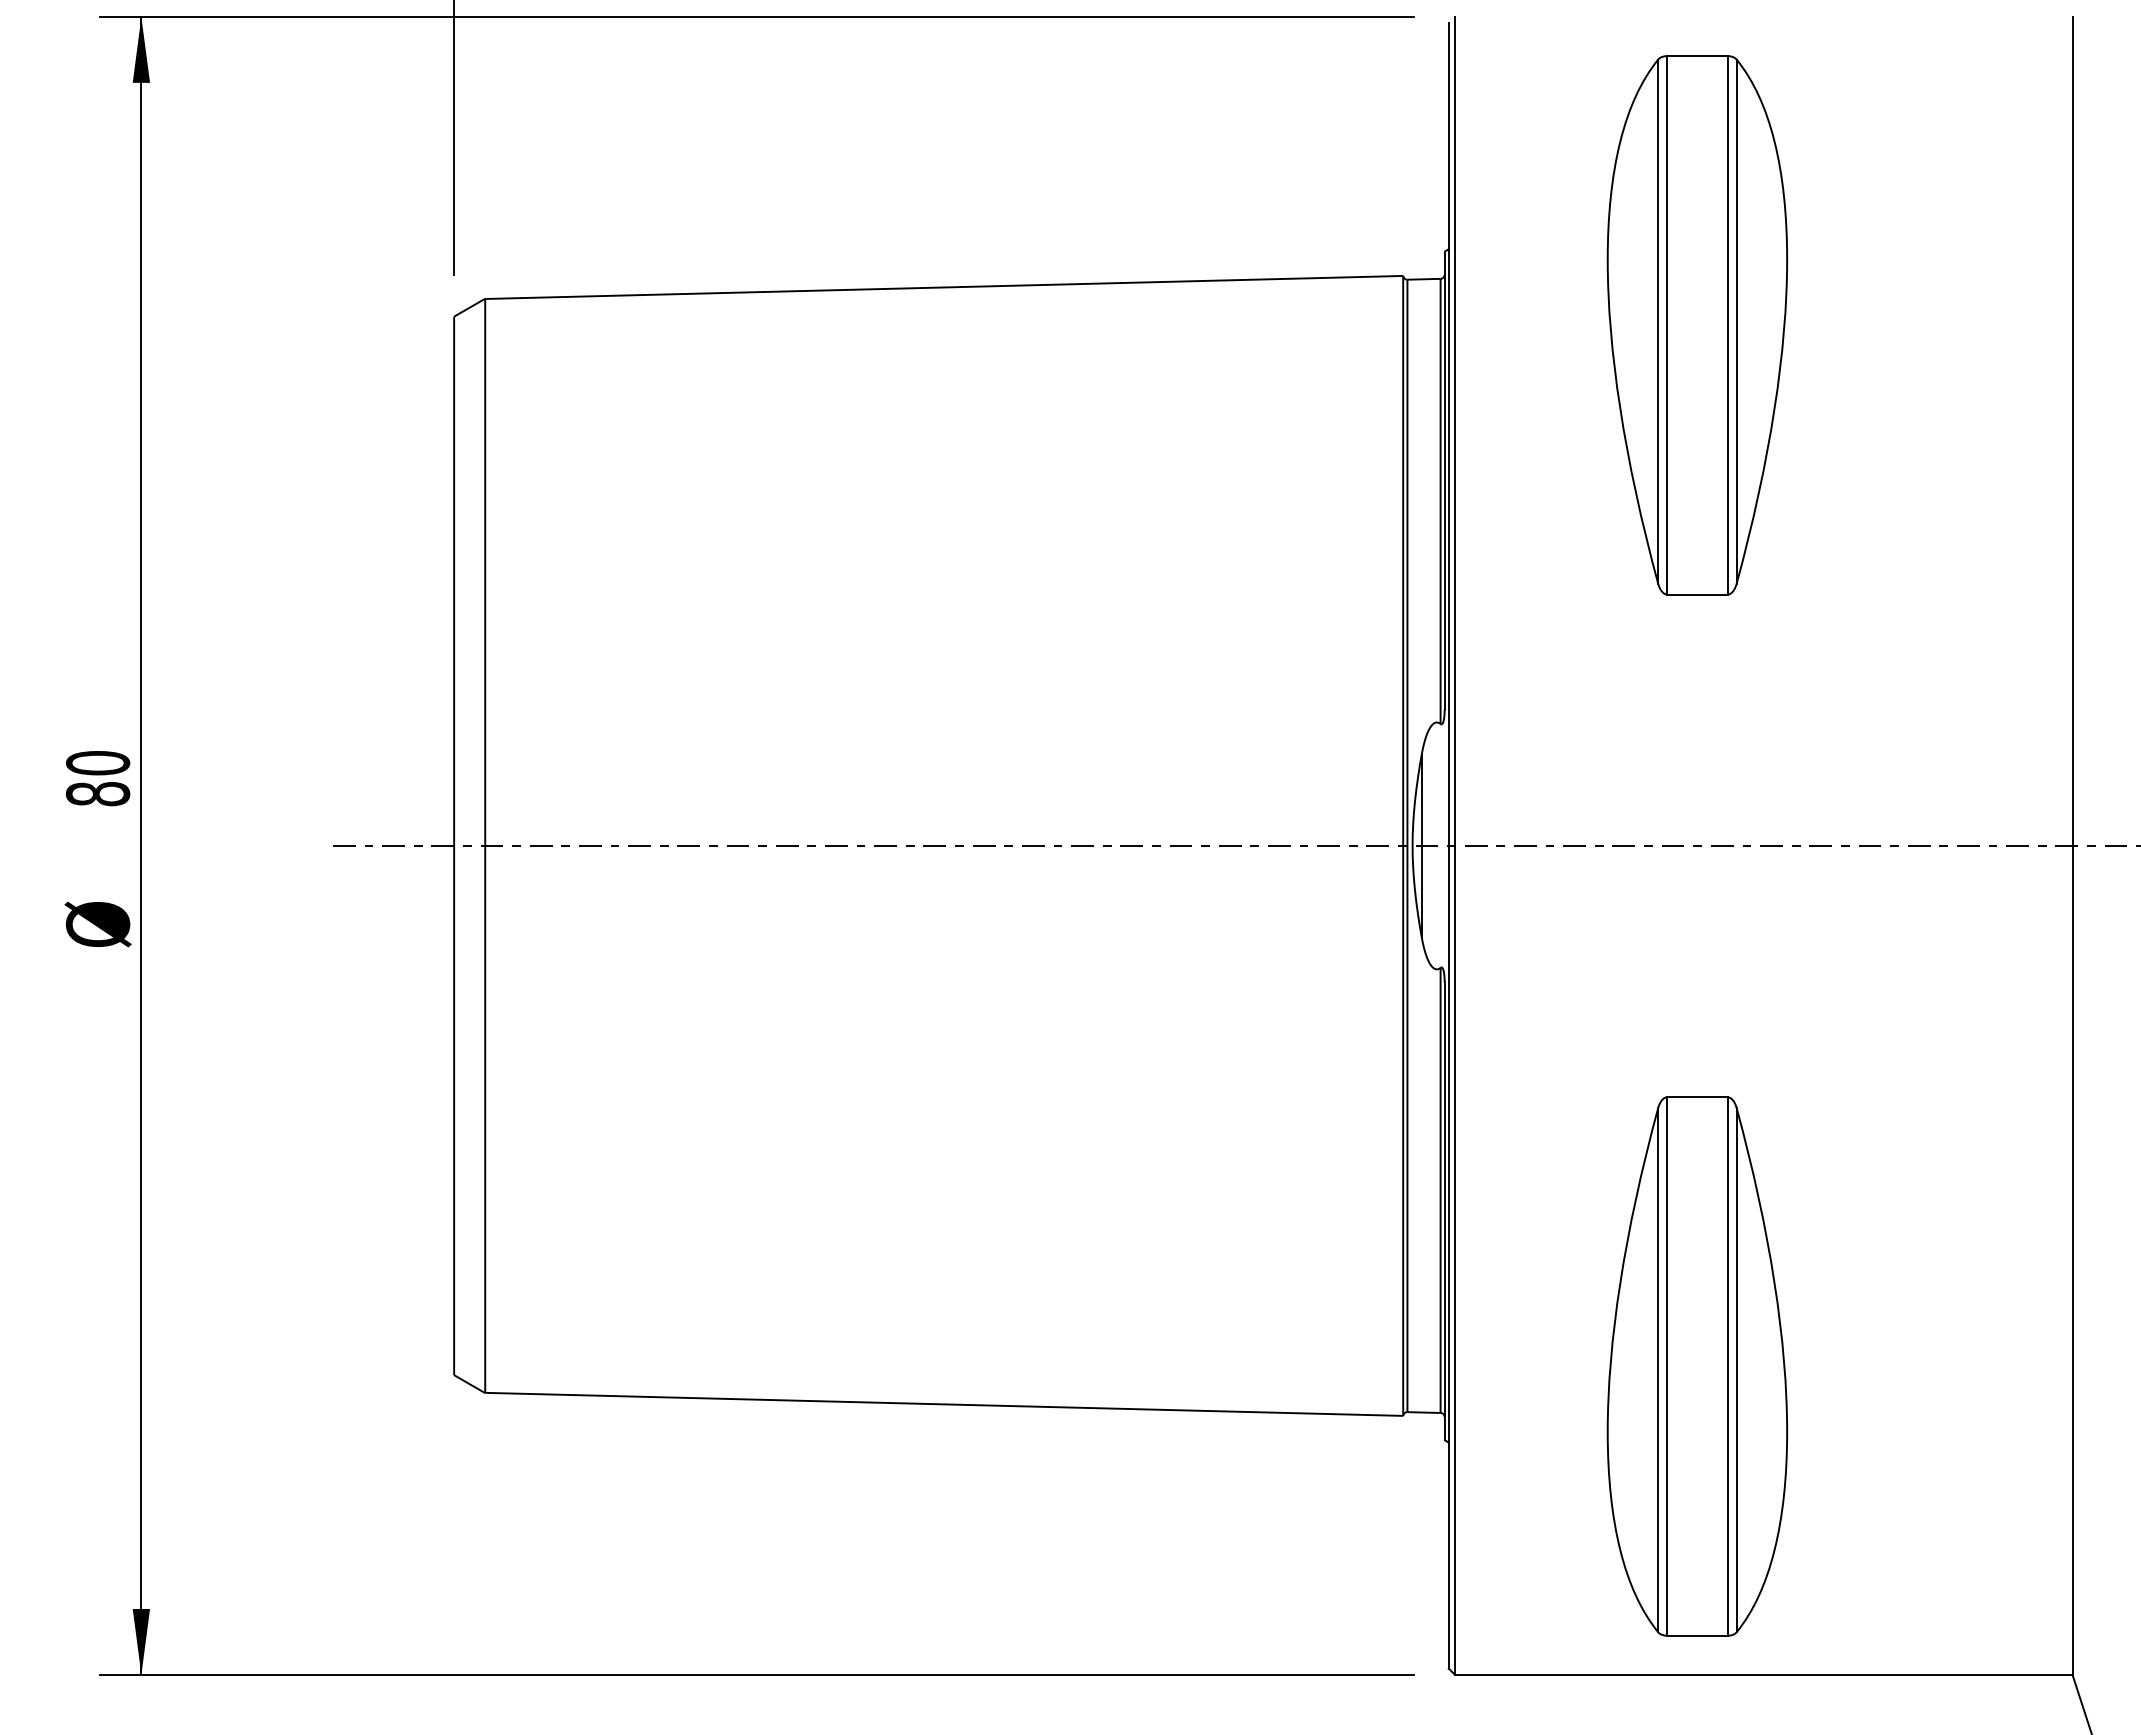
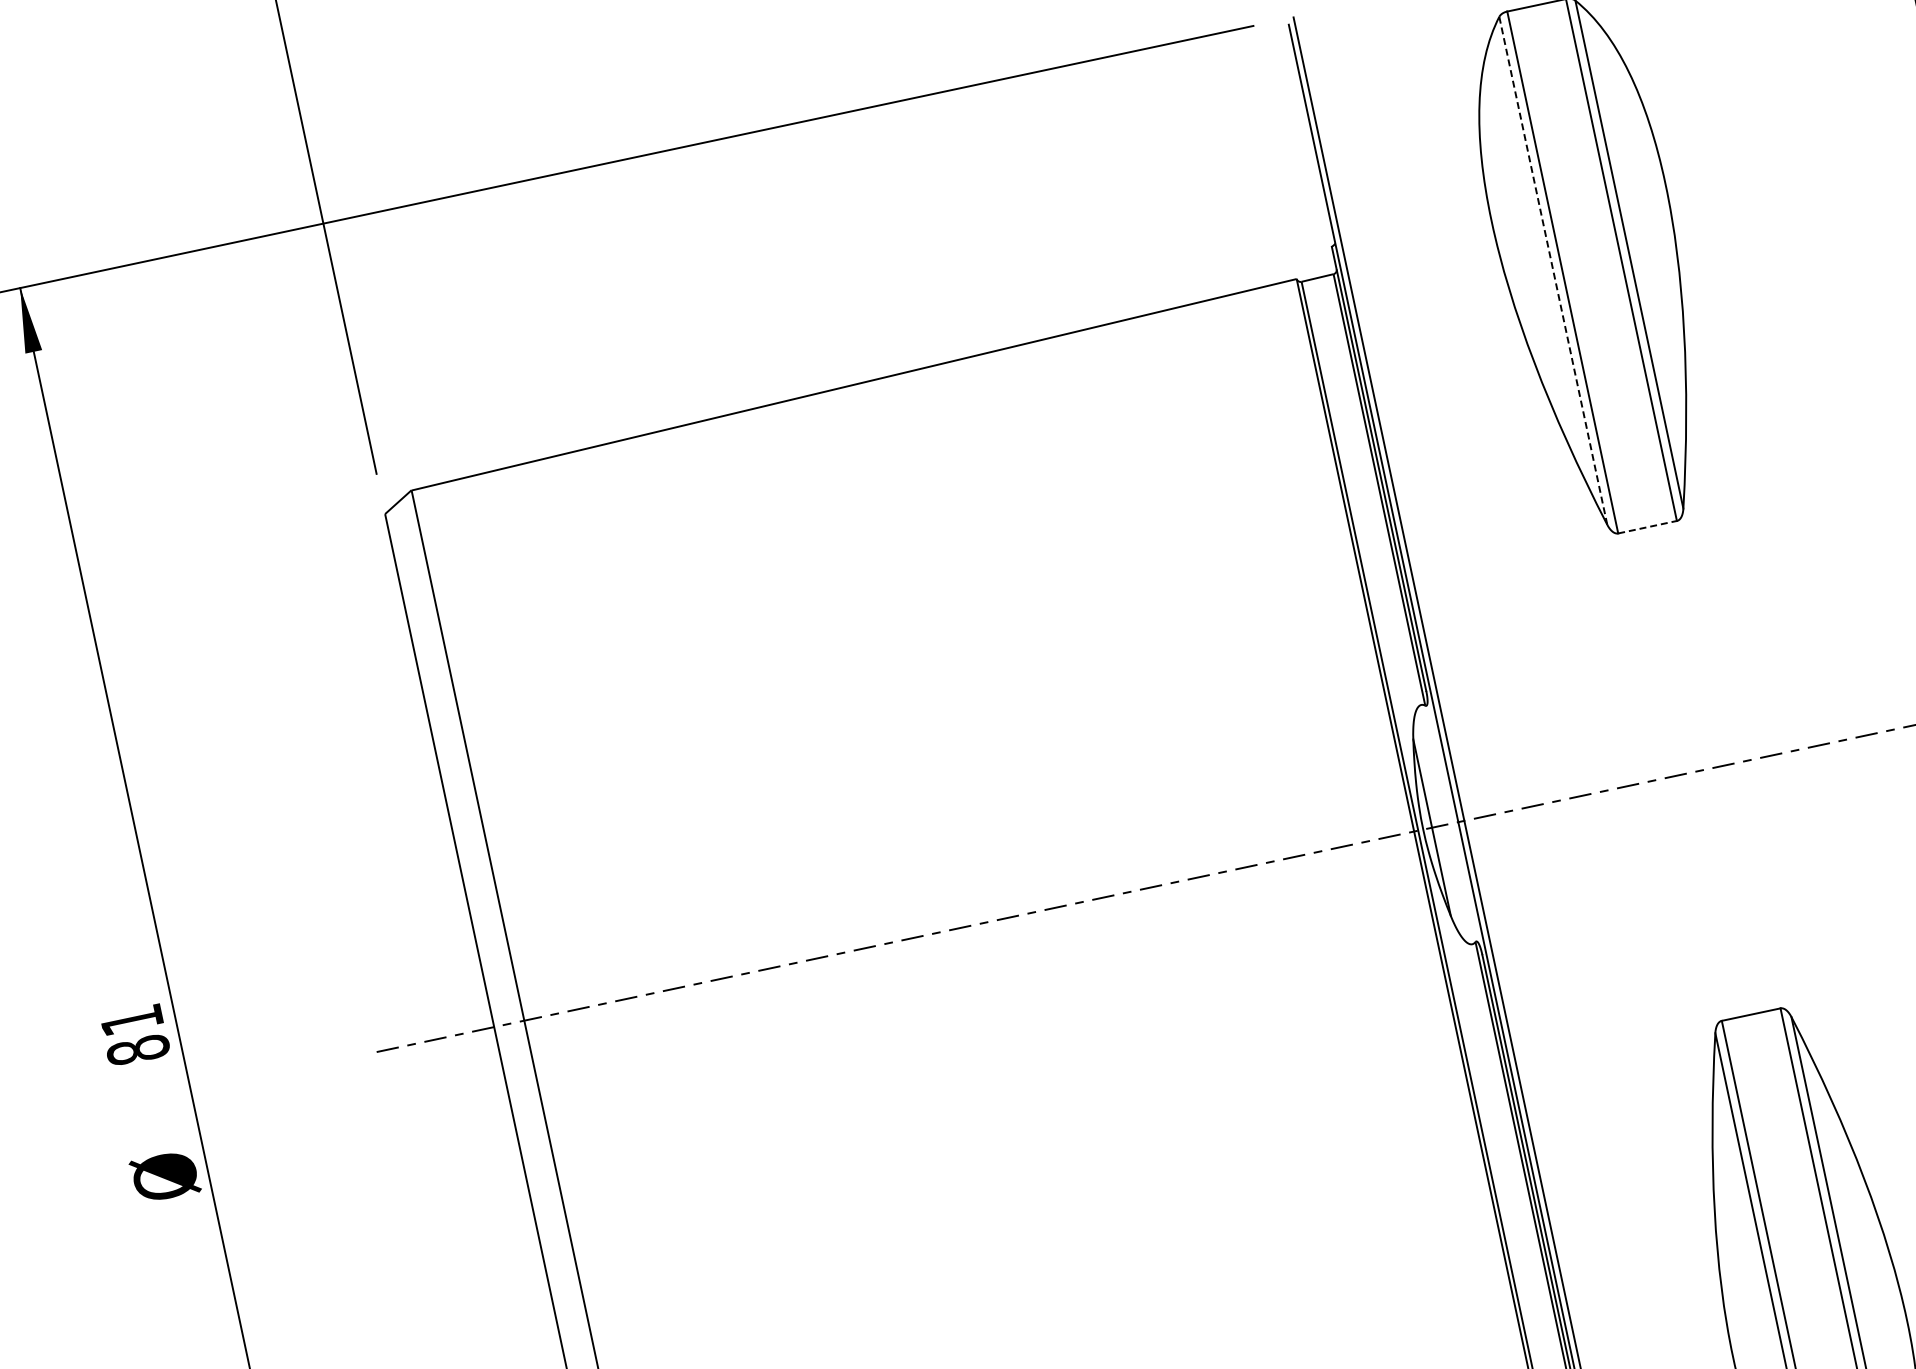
line: (1658, 321) -> (1553, 270), solid -> dashed
line: (1697, 594) -> (1647, 527), solid -> dashed
text: (97, 763) -> (131, 1020), 80 -> 81

